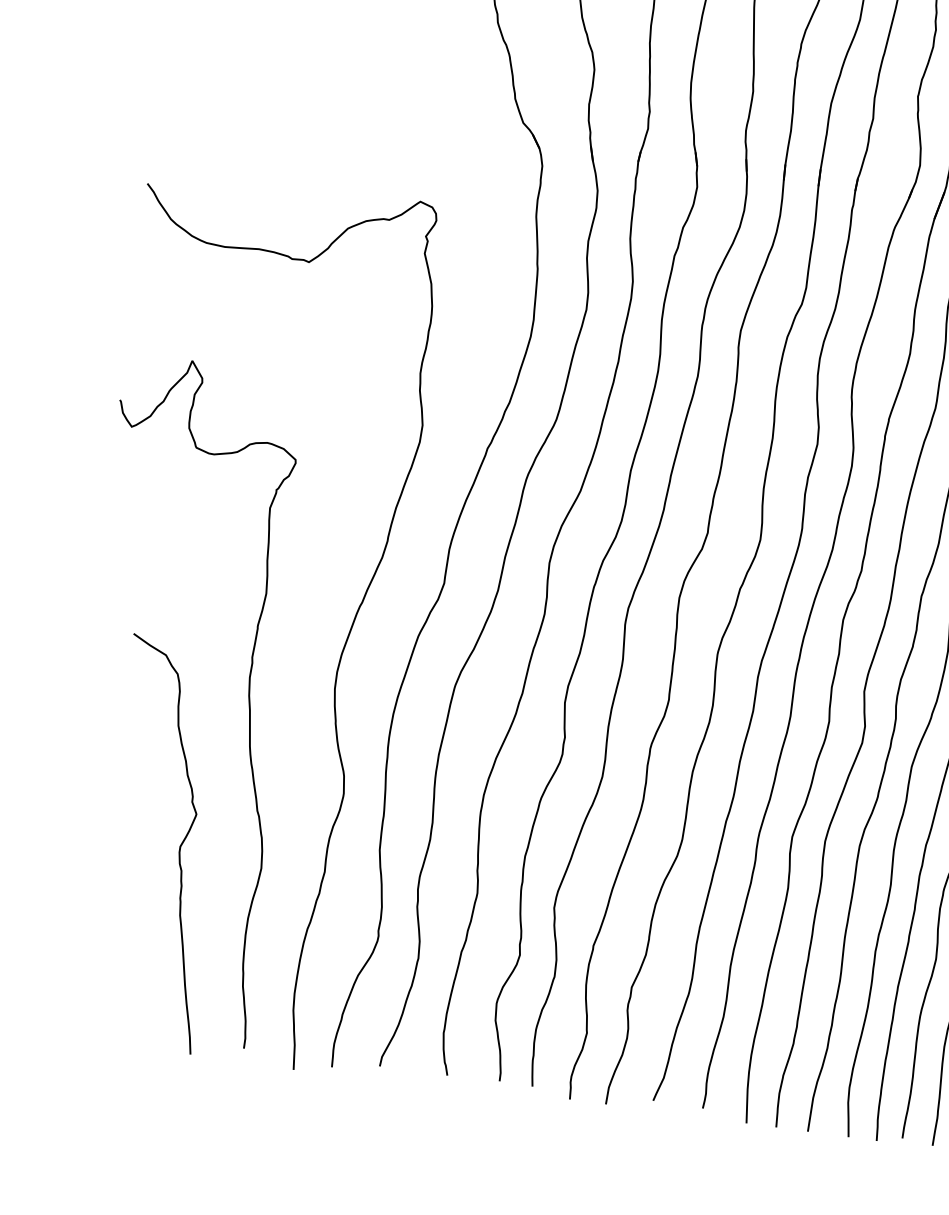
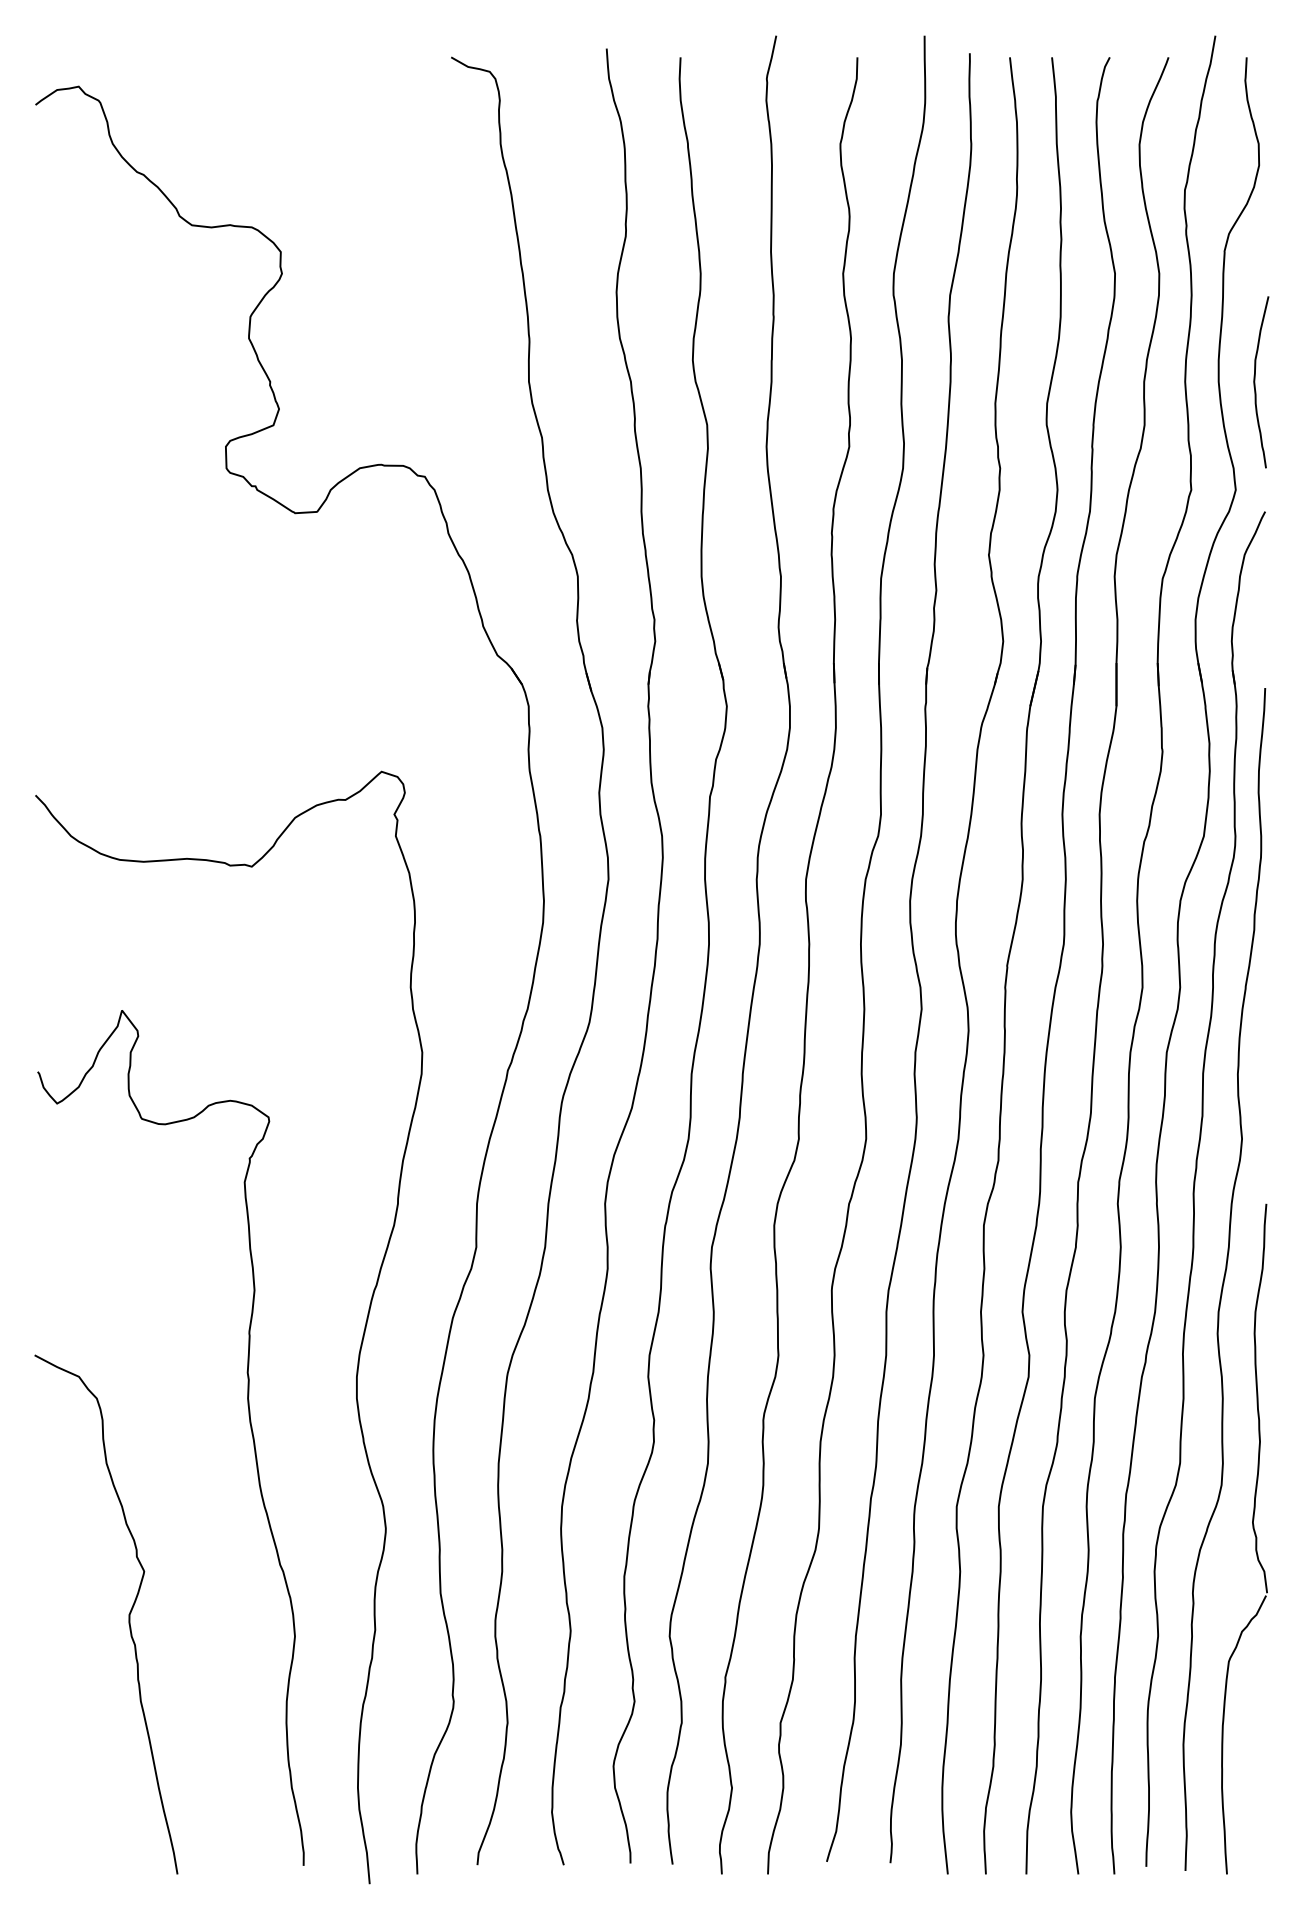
curve: (179, 846) -> (128, 1614), moved

